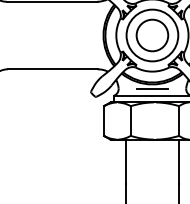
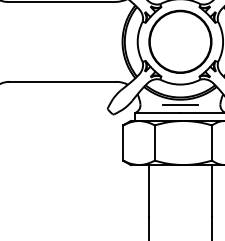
circle: (152, 35) -> (180, 41), size x1.67

